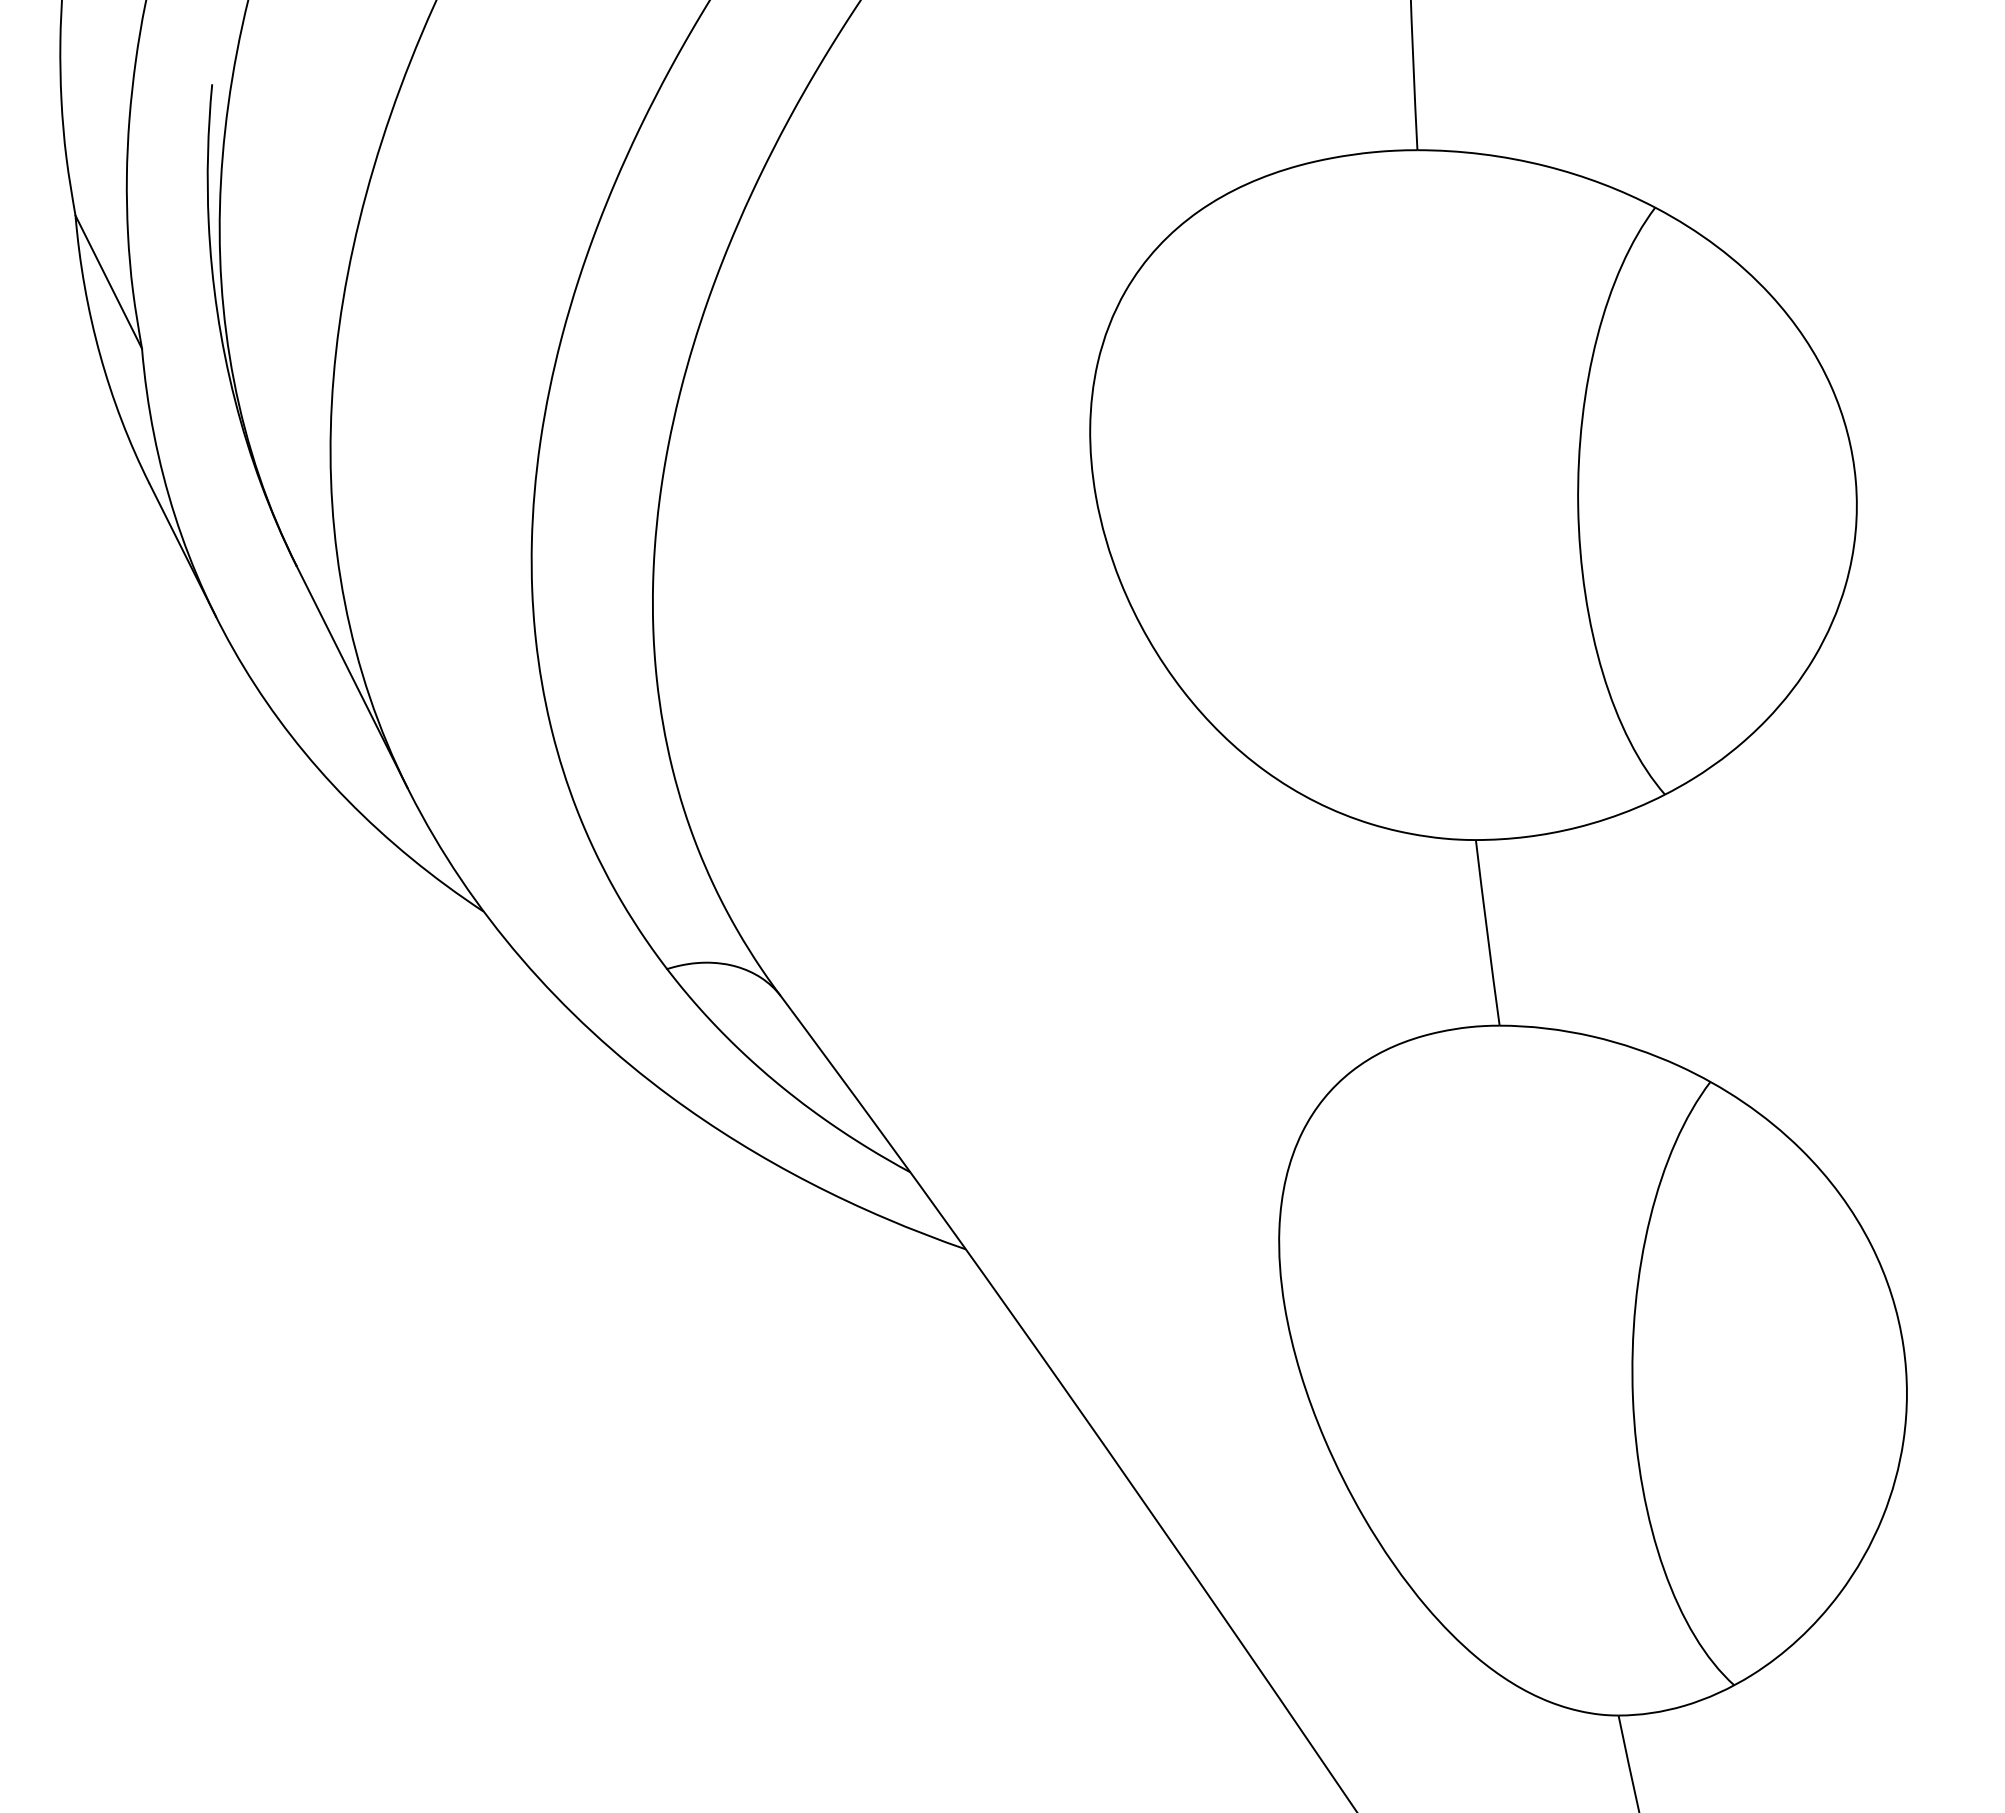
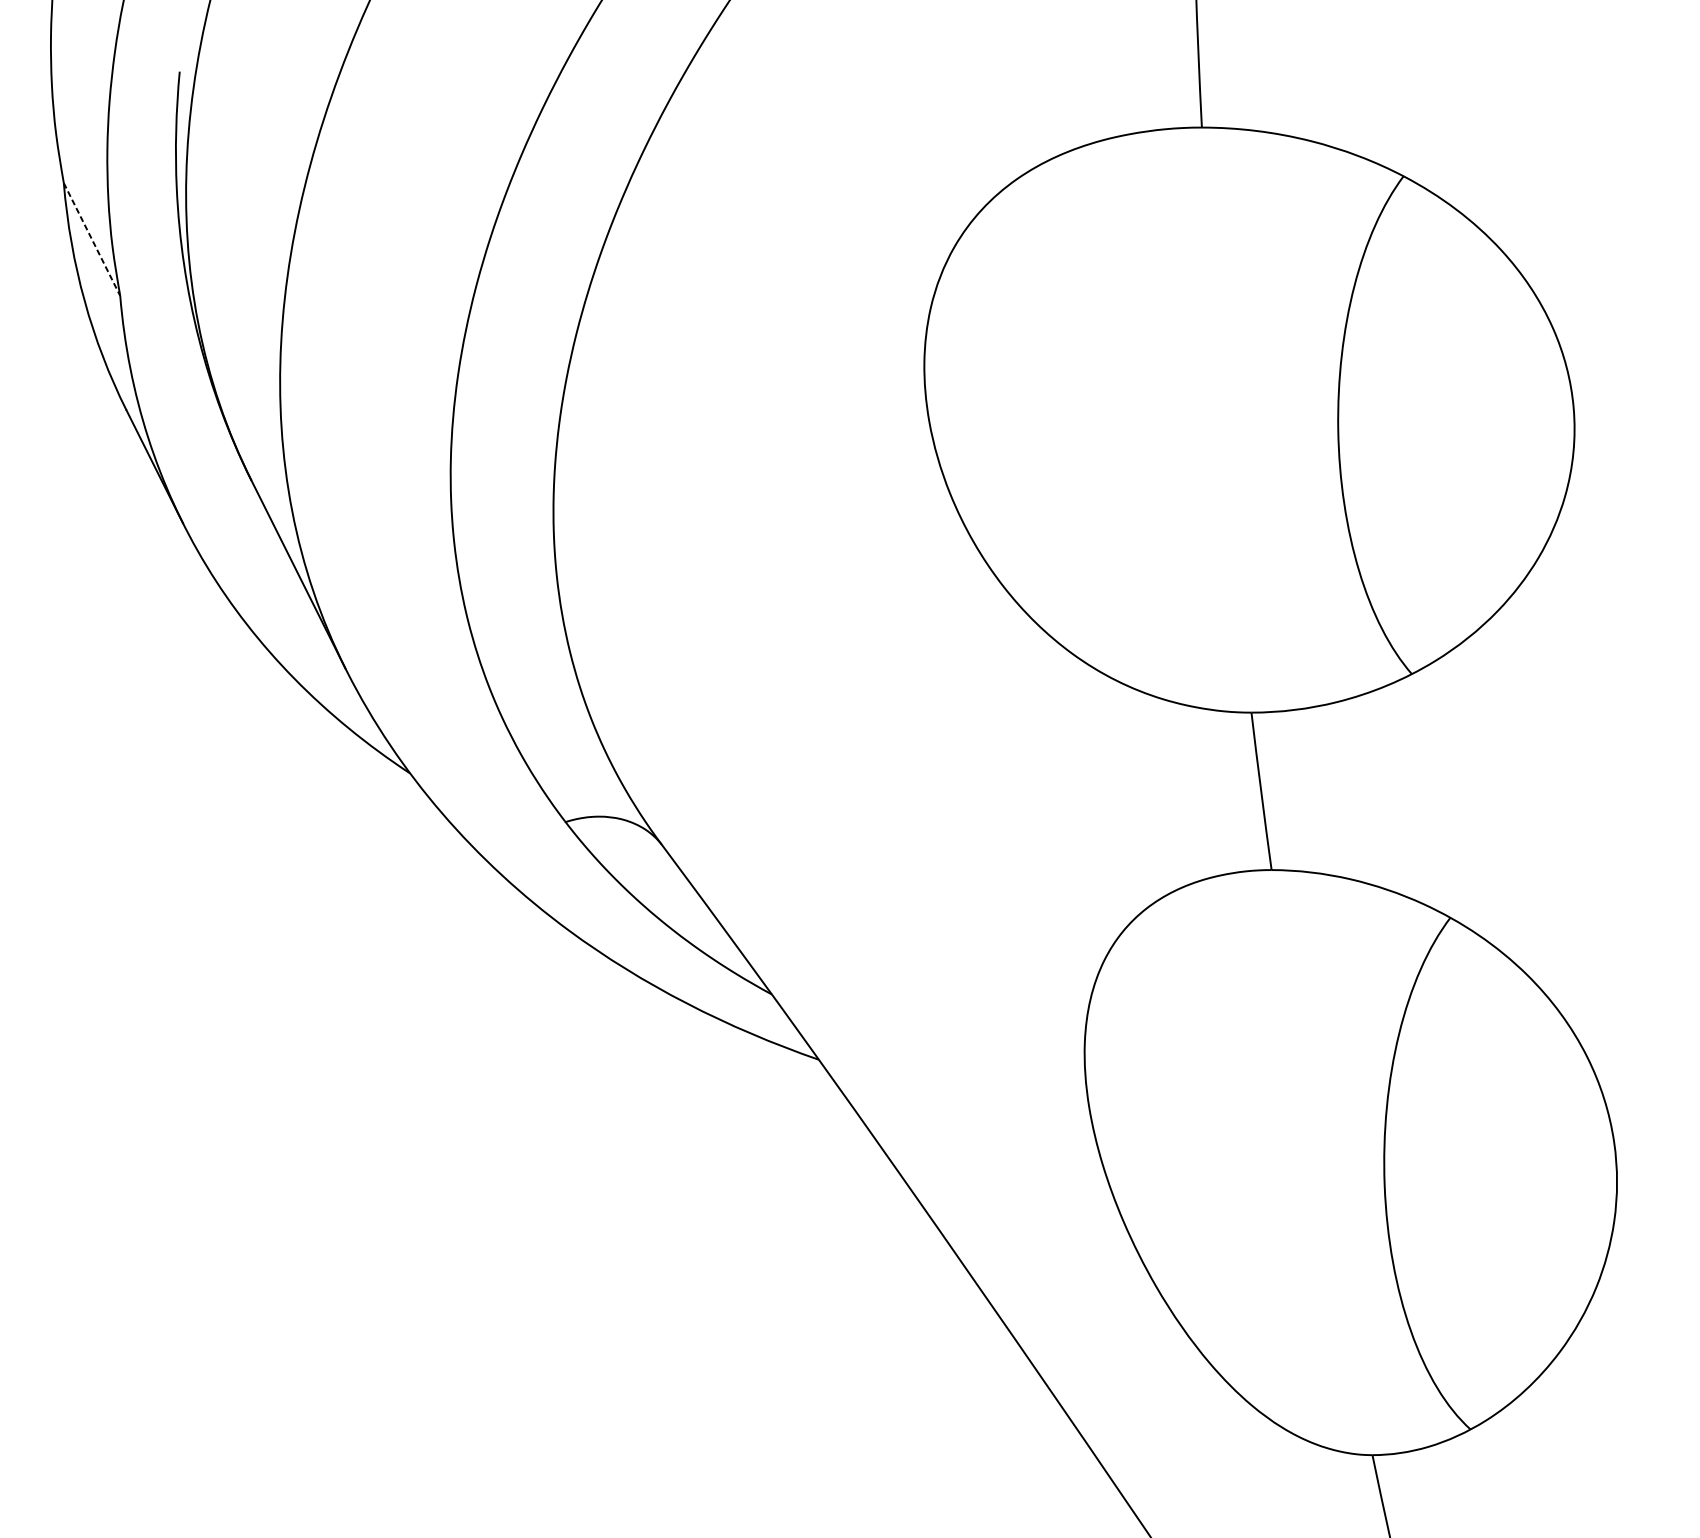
line: (109, 282) -> (92, 239), solid -> dashed

